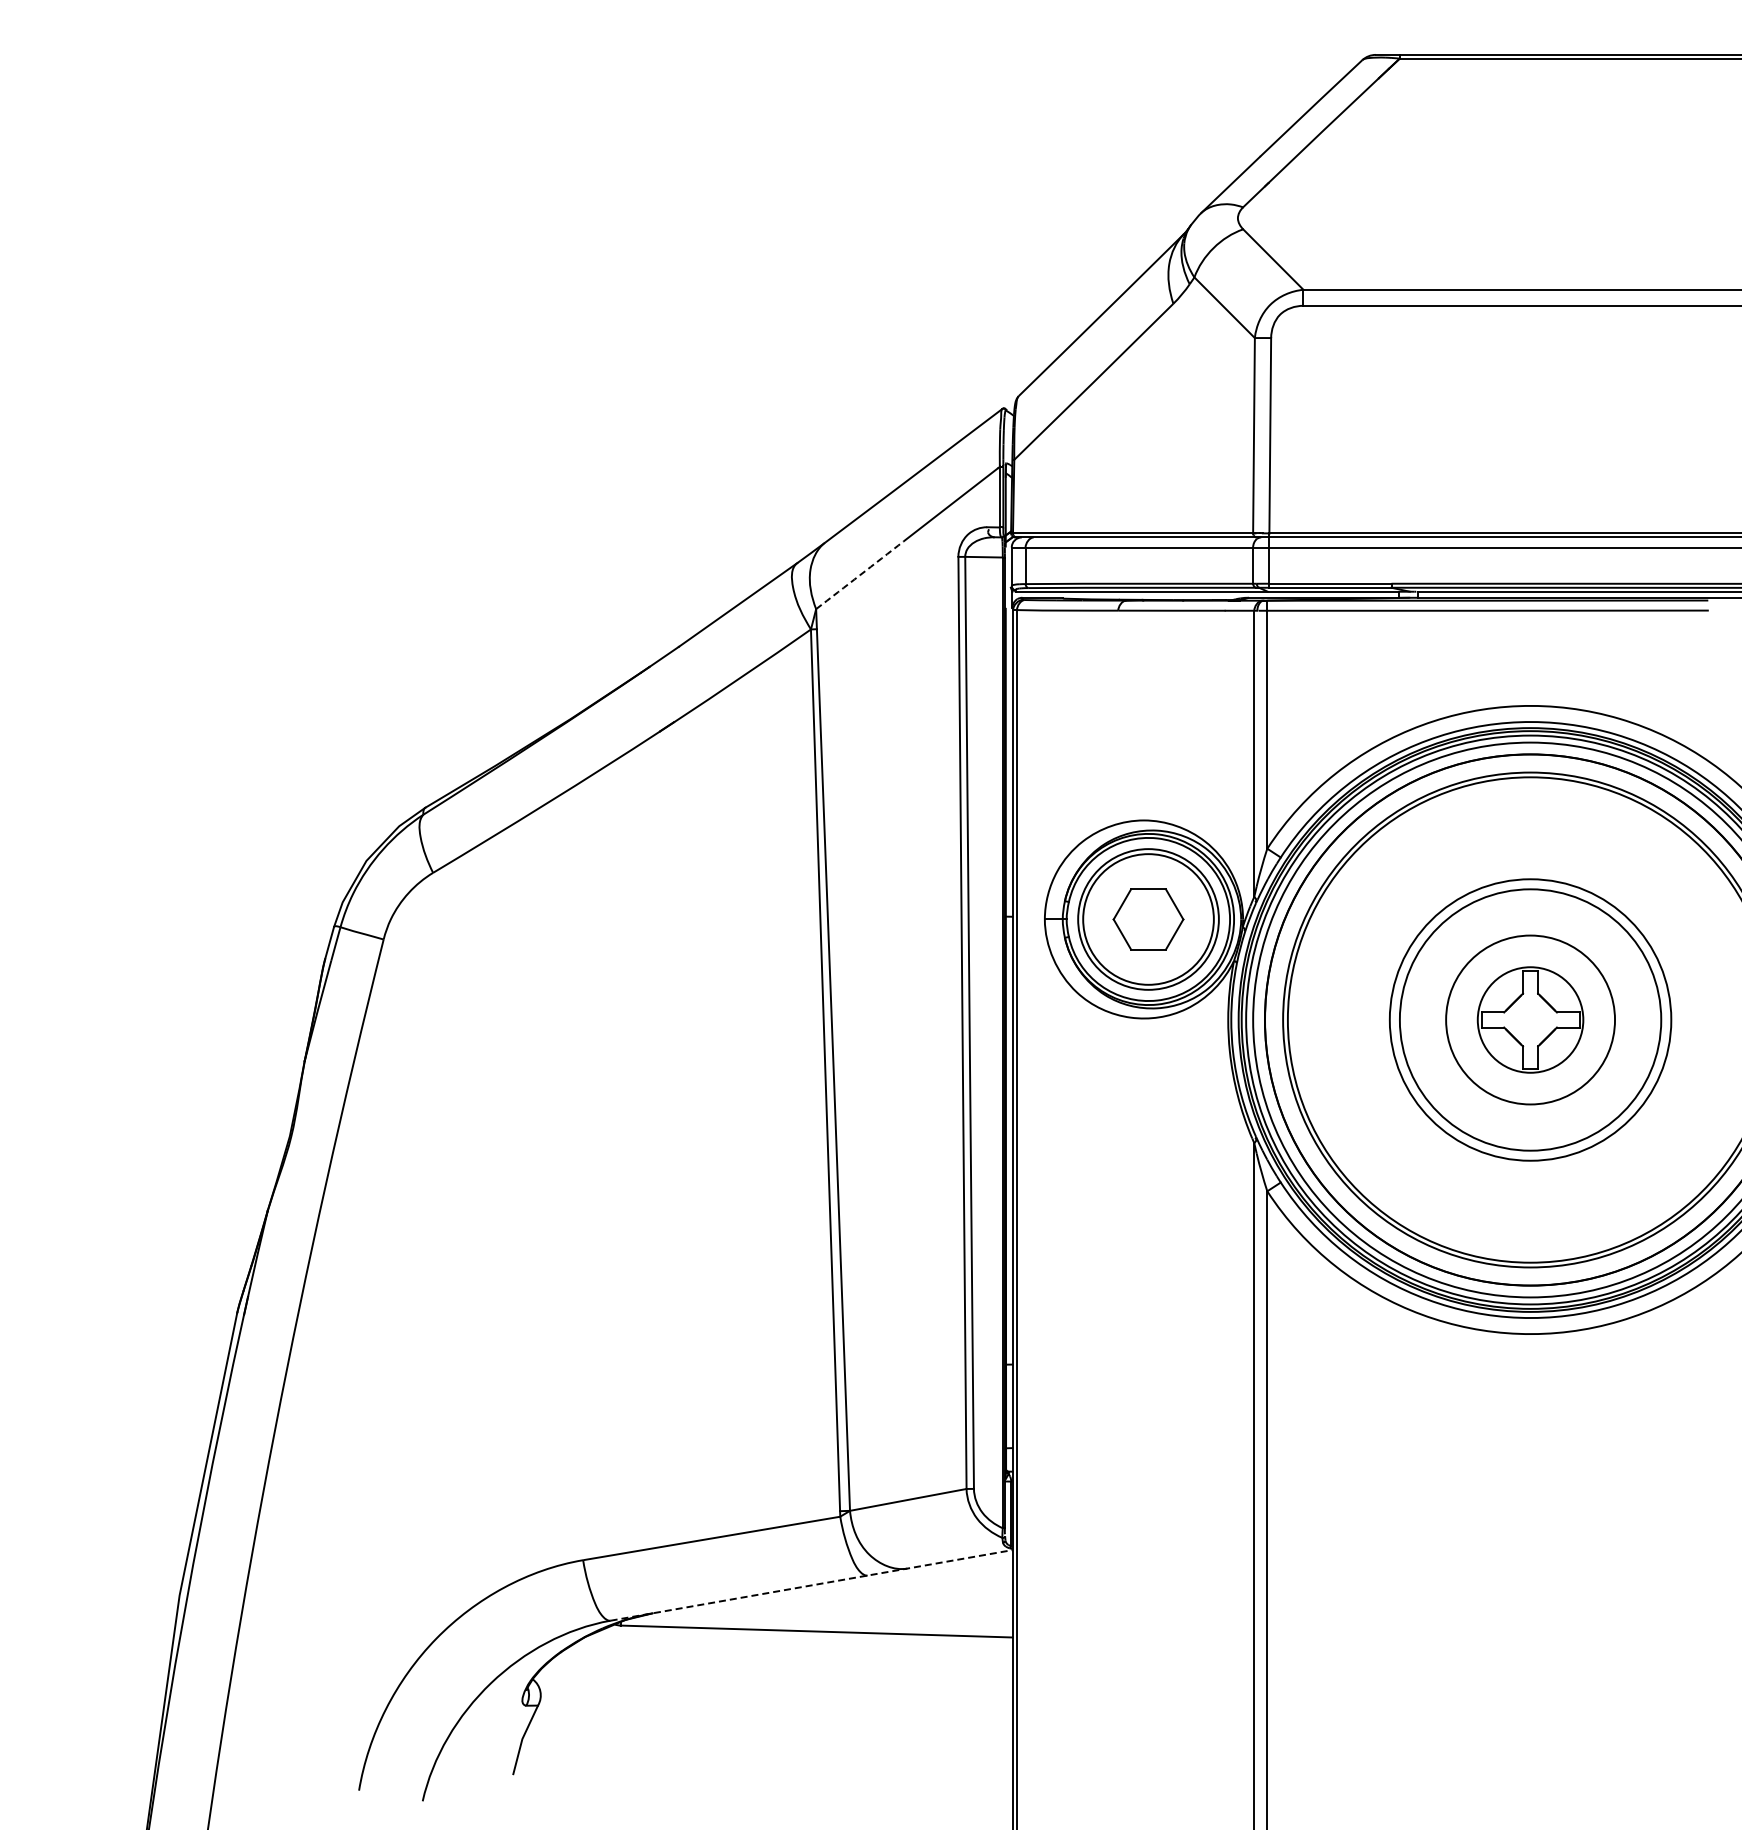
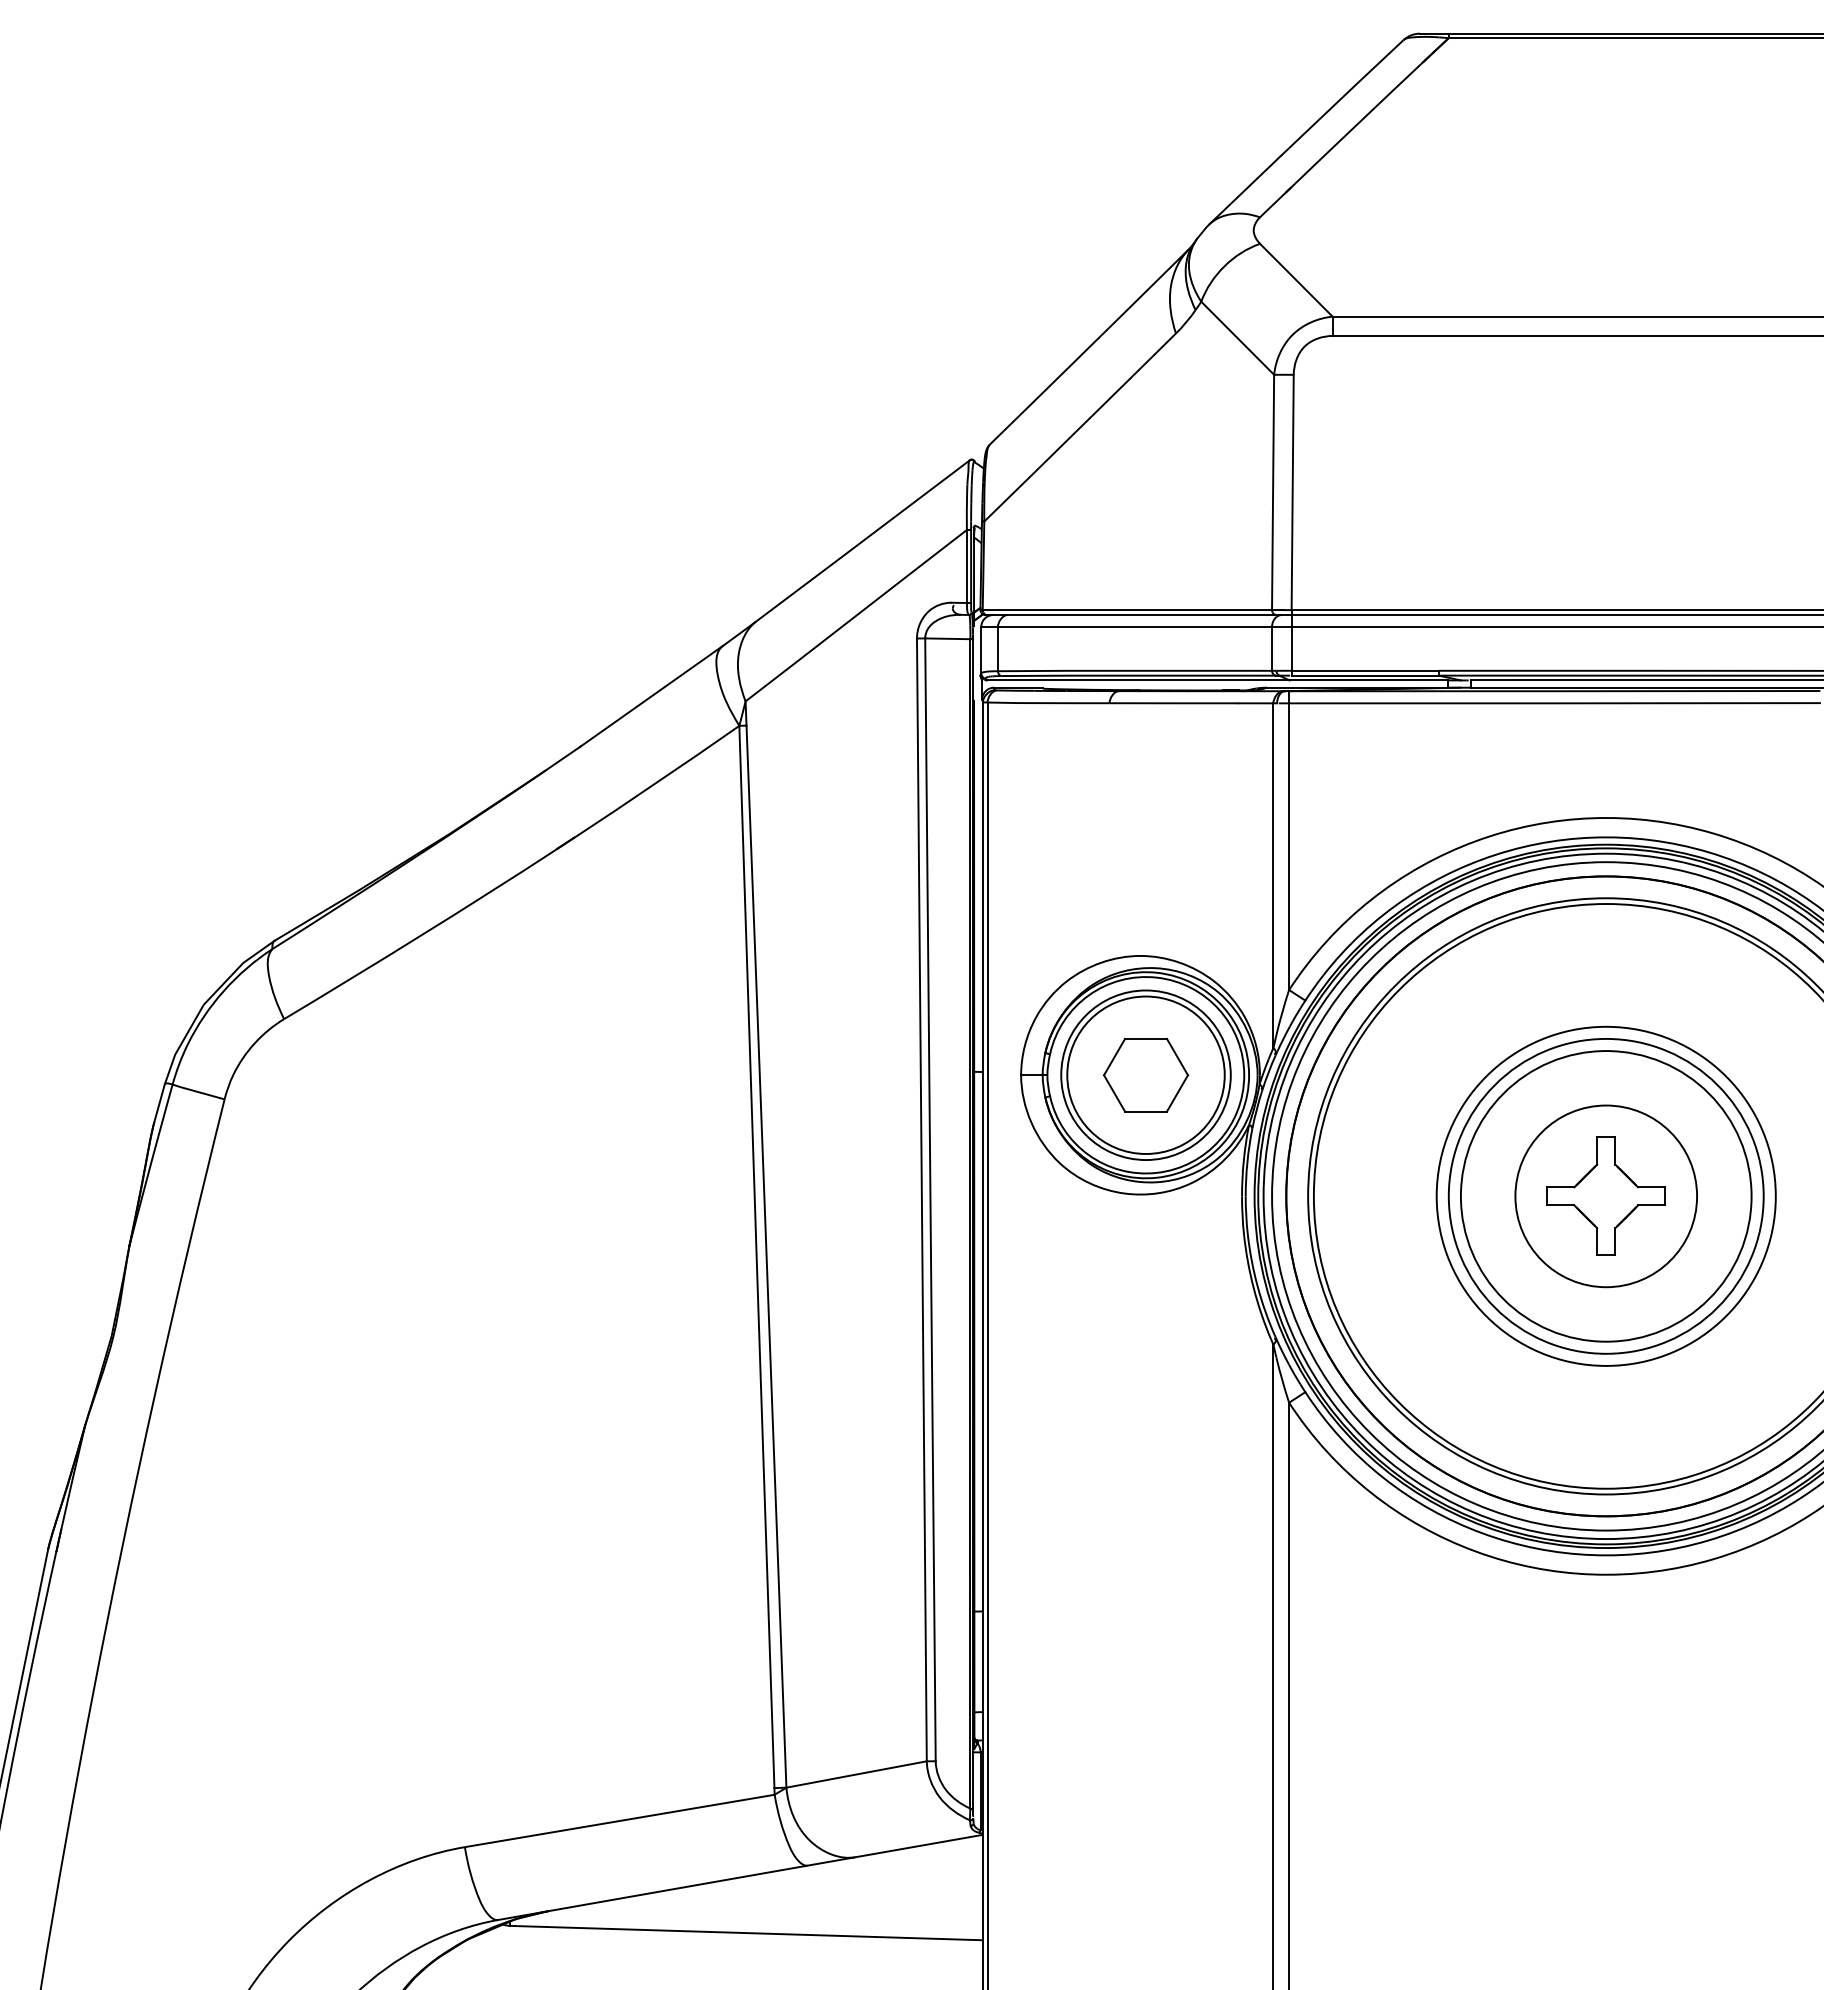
arc: (859, 575) -> (797, 660), dashed -> solid
circle: (1530, 1019) -> (1606, 1195), size x1.43
circle: (1530, 1019) -> (1606, 1195), size x1.43
line: (811, 1585) -> (739, 1877), dashed -> solid

